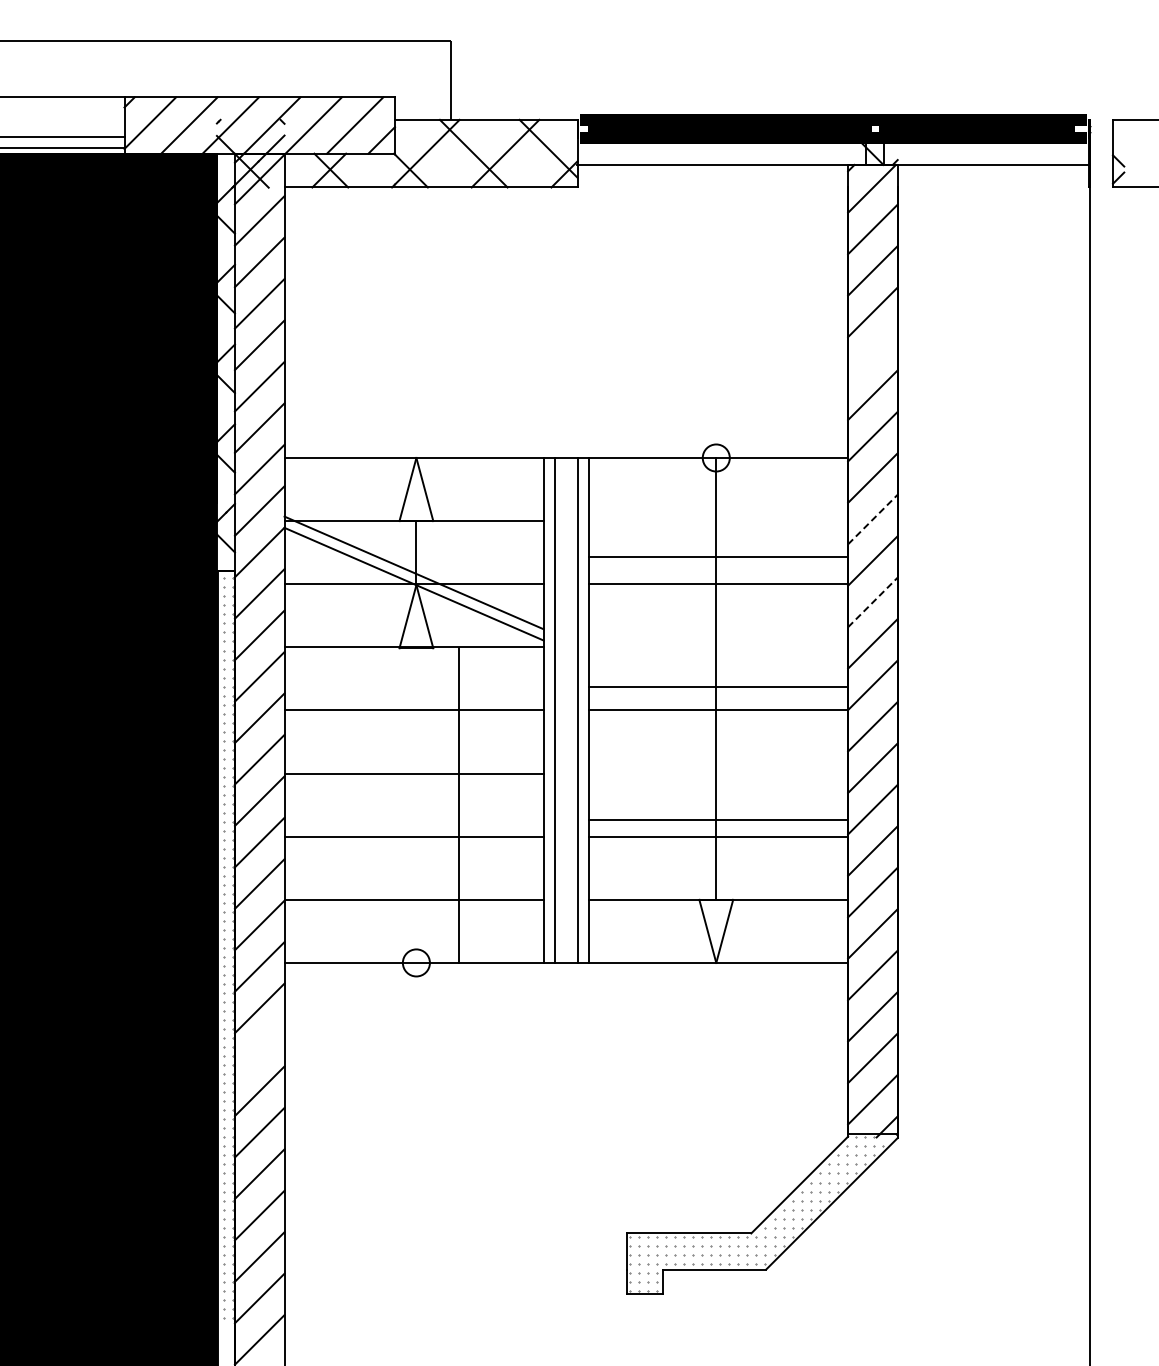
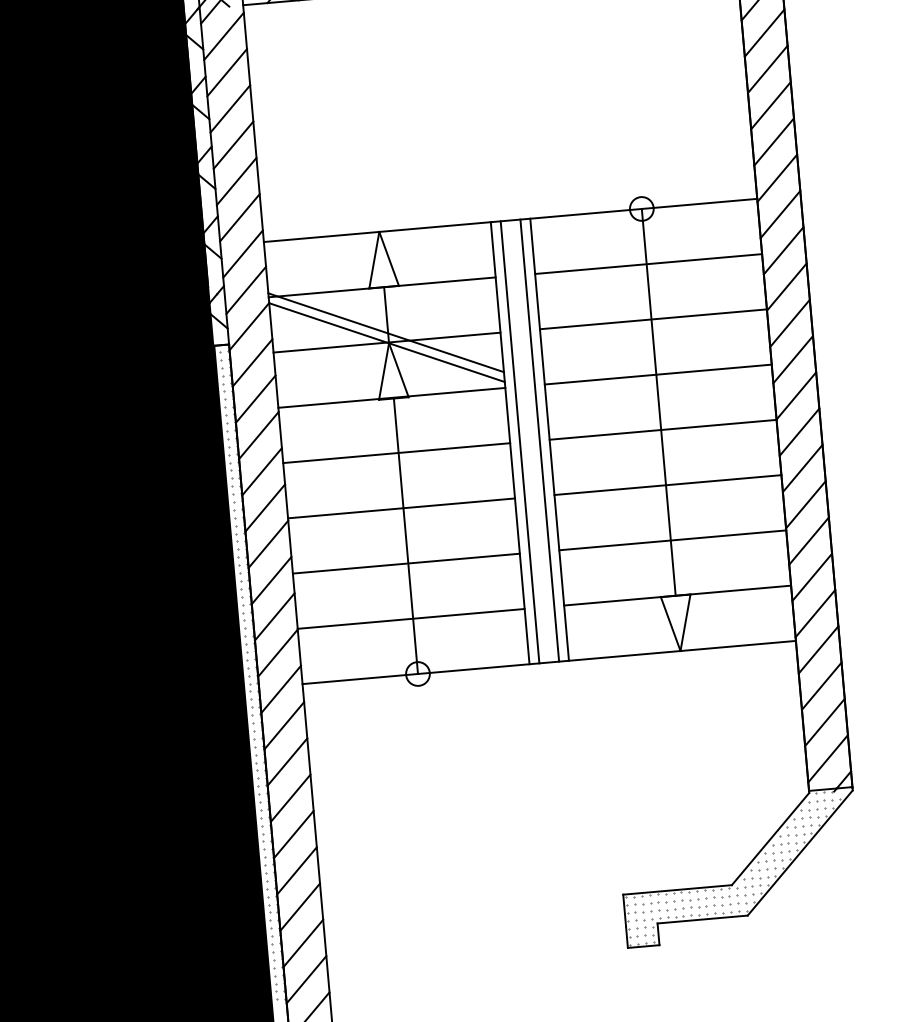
line: (872, 353) -> (770, 105), added
line: (873, 519) -> (784, 250), dashed -> solid
line: (718, 557) -> (648, 264), moved
line: (873, 602) -> (790, 323), dashed -> solid
line: (718, 687) -> (658, 374), moved
line: (459, 805) -> (406, 536), moved
line: (718, 819) -> (667, 485), moved
line: (259, 1049) -> (287, 761), added

